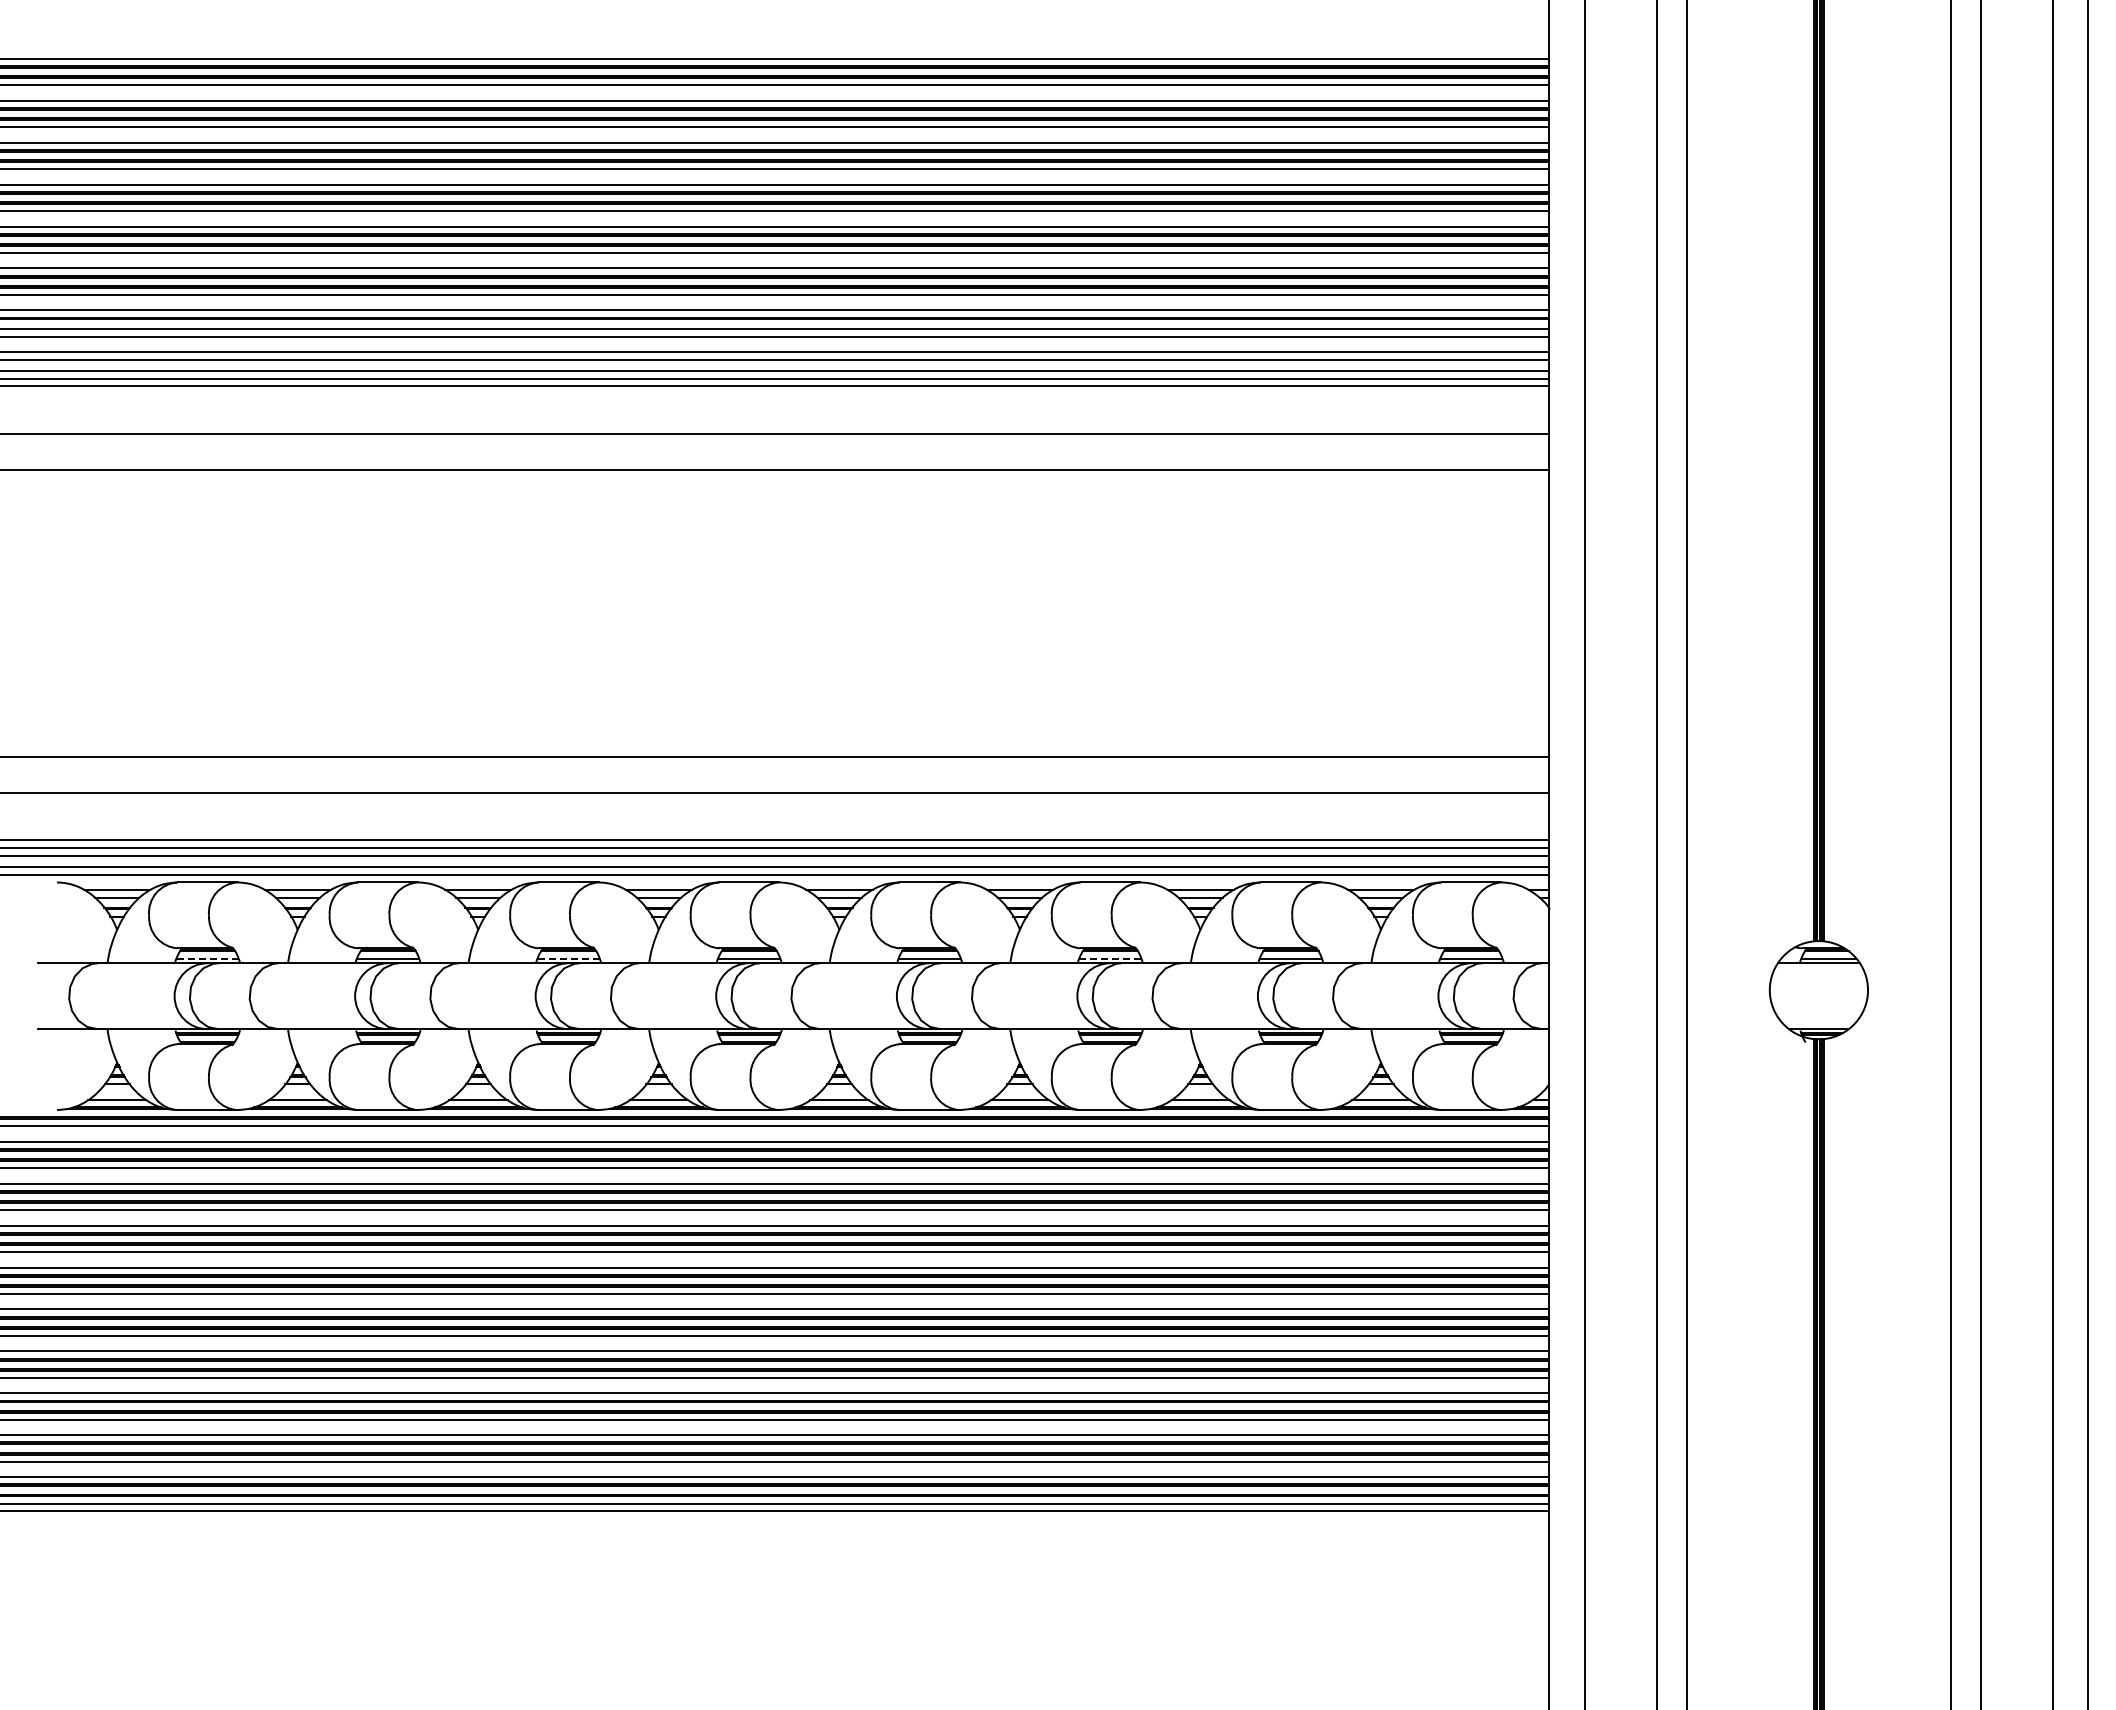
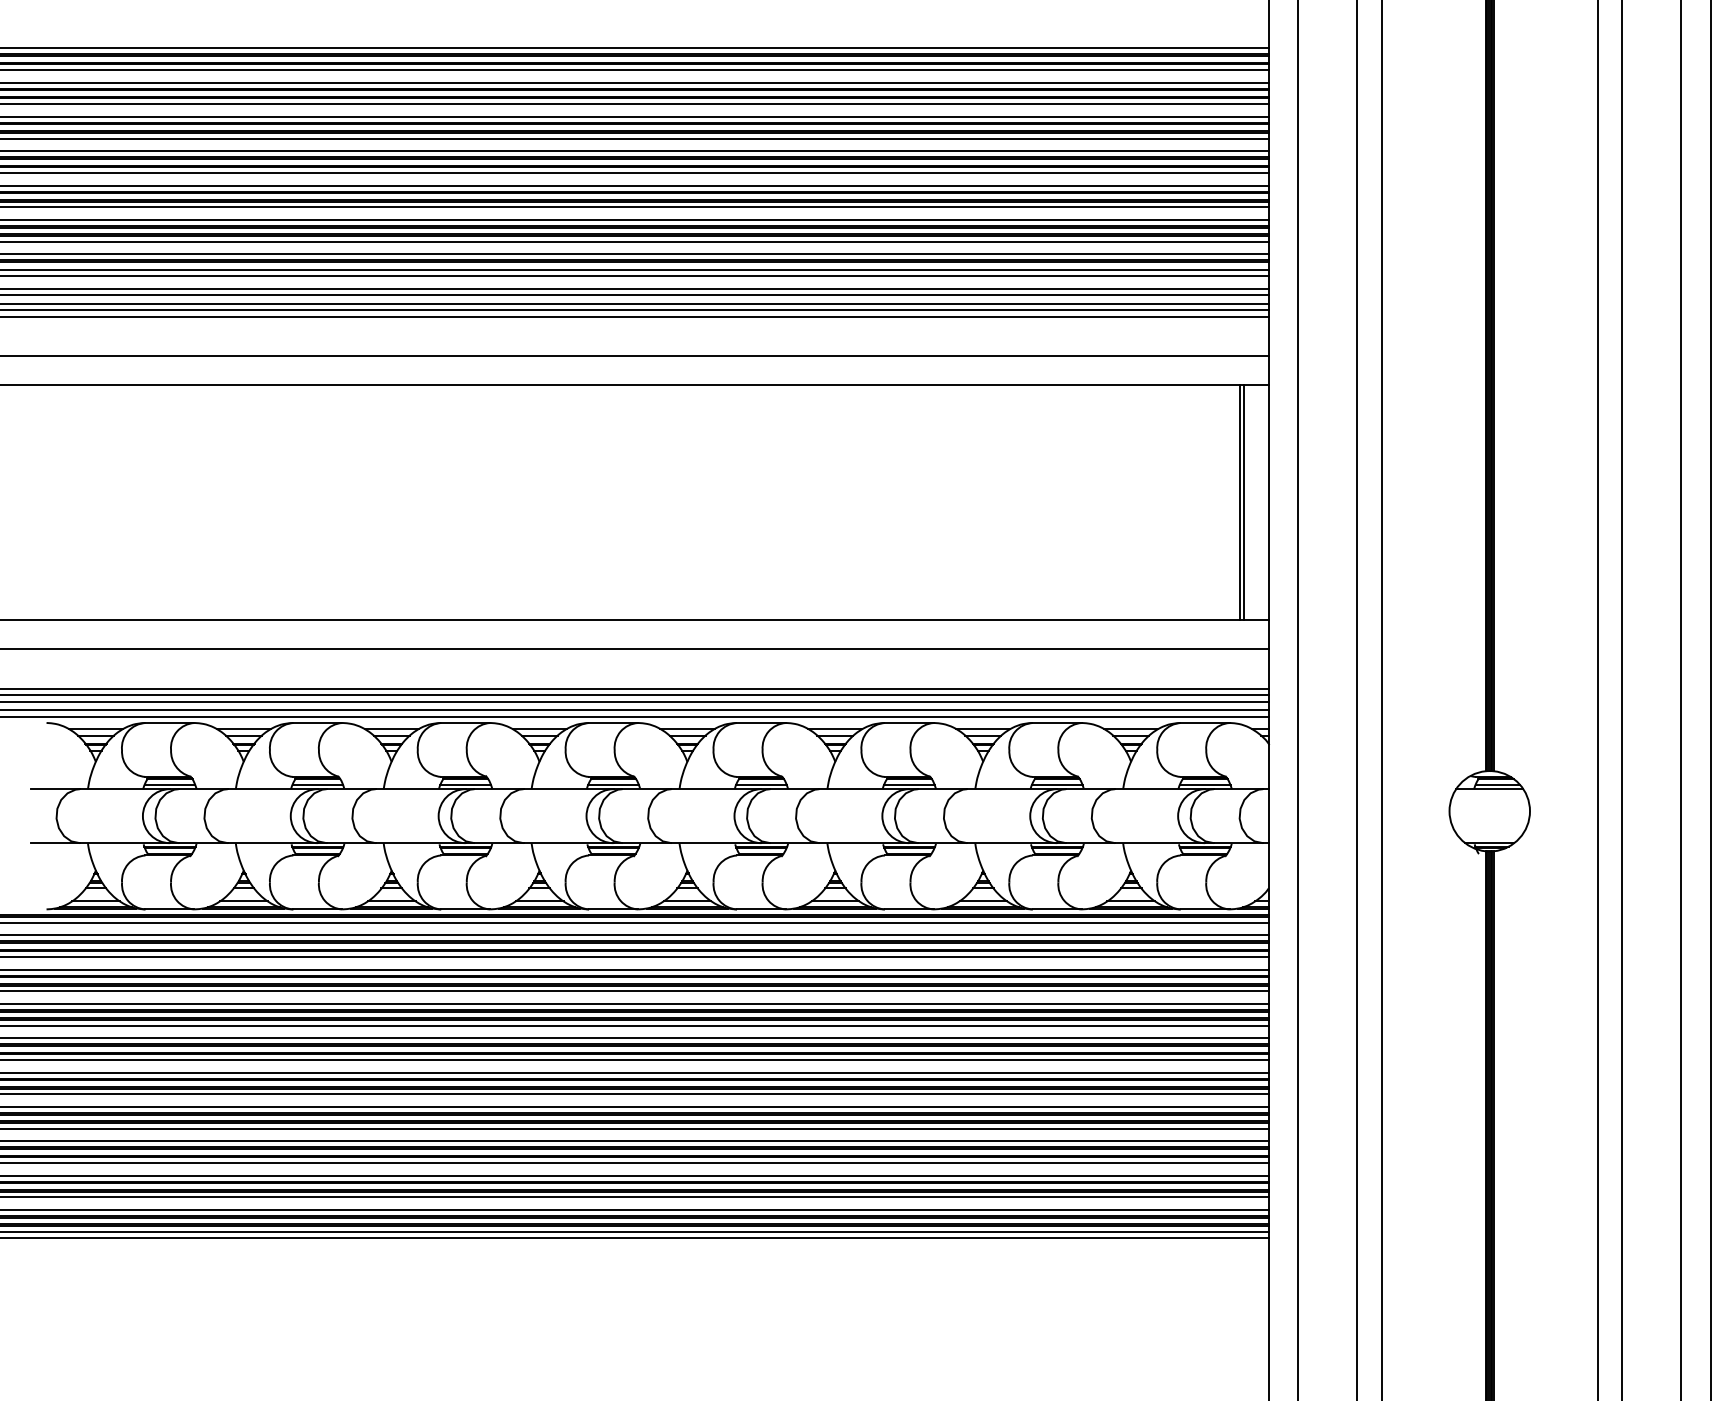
line: (1513, 613) -> (1239, 502), added
line: (1519, 613) -> (1244, 502), added
line: (207, 958) -> (169, 785), dashed -> solid
line: (568, 958) -> (465, 785), dashed -> solid
line: (1110, 958) -> (909, 785), dashed -> solid

